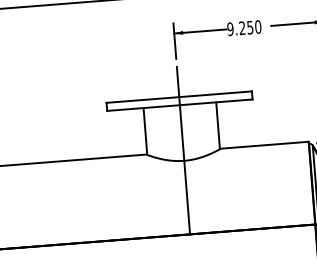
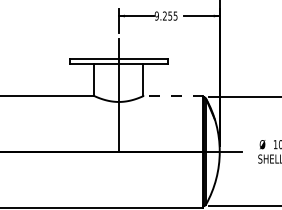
text: (257, 26) -> (175, 15), 9.250 -> 9.255
line: (264, 144) -> (173, 95), solid -> dashed

